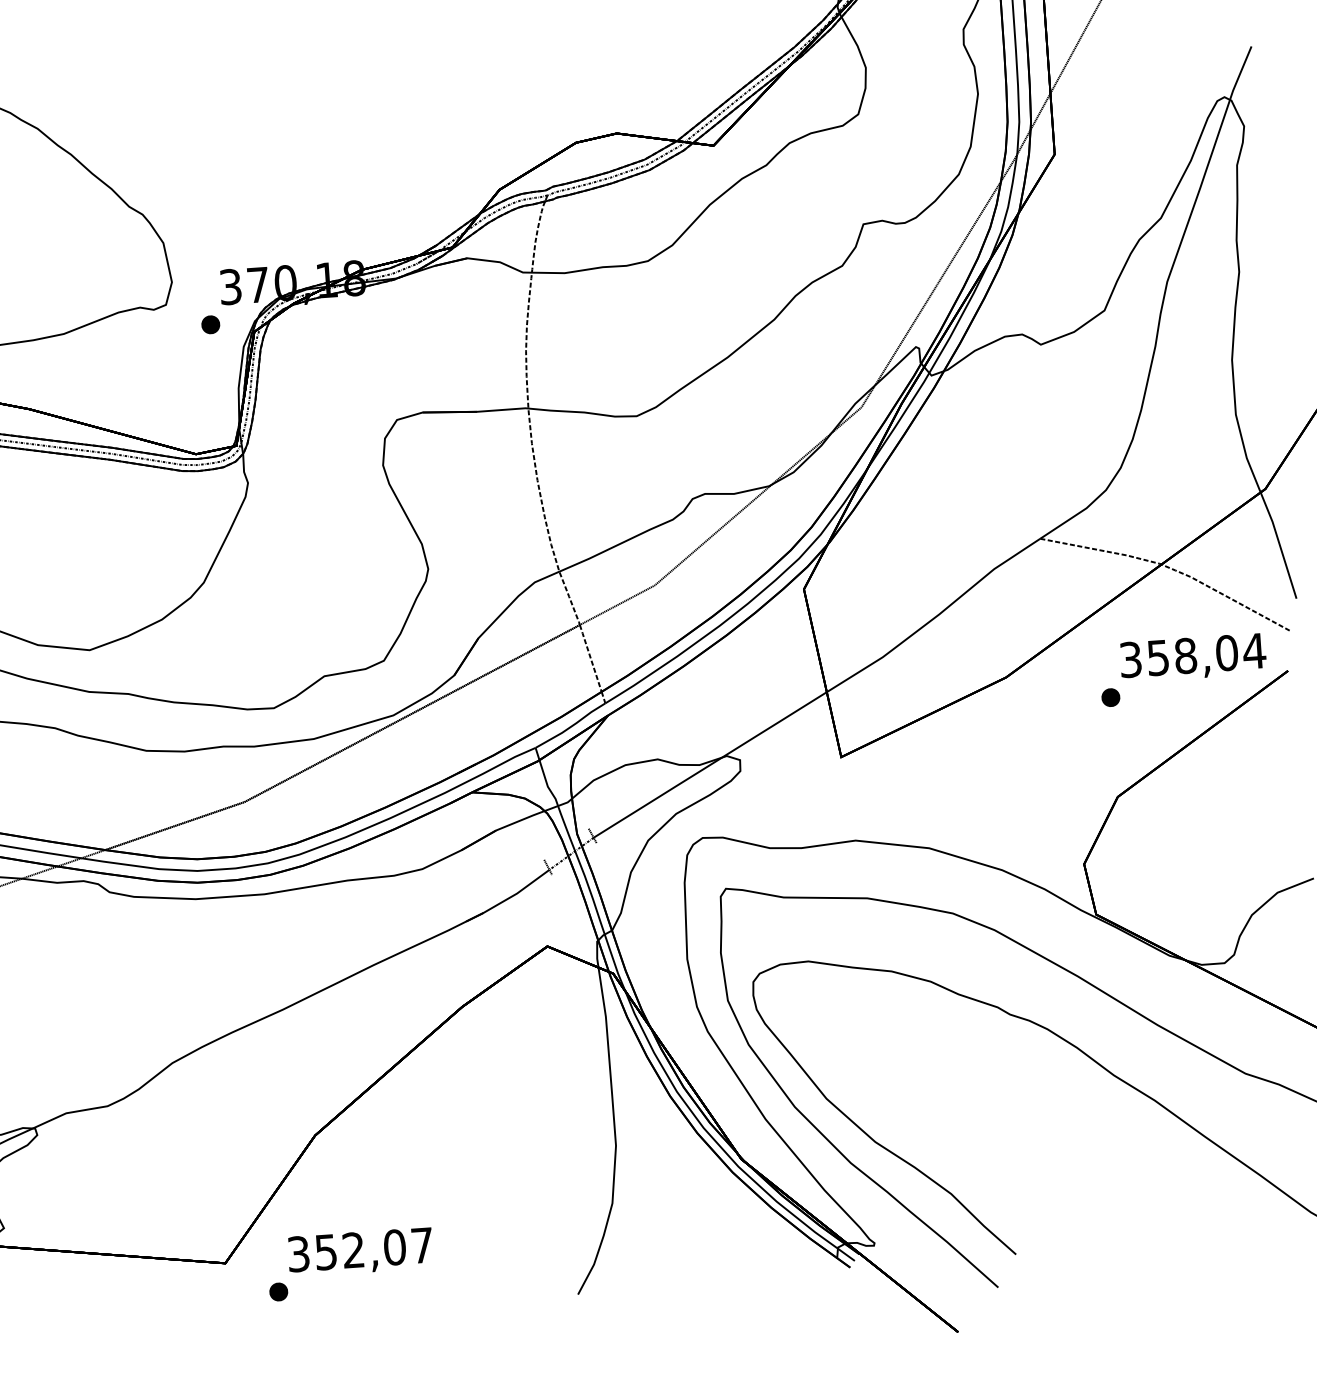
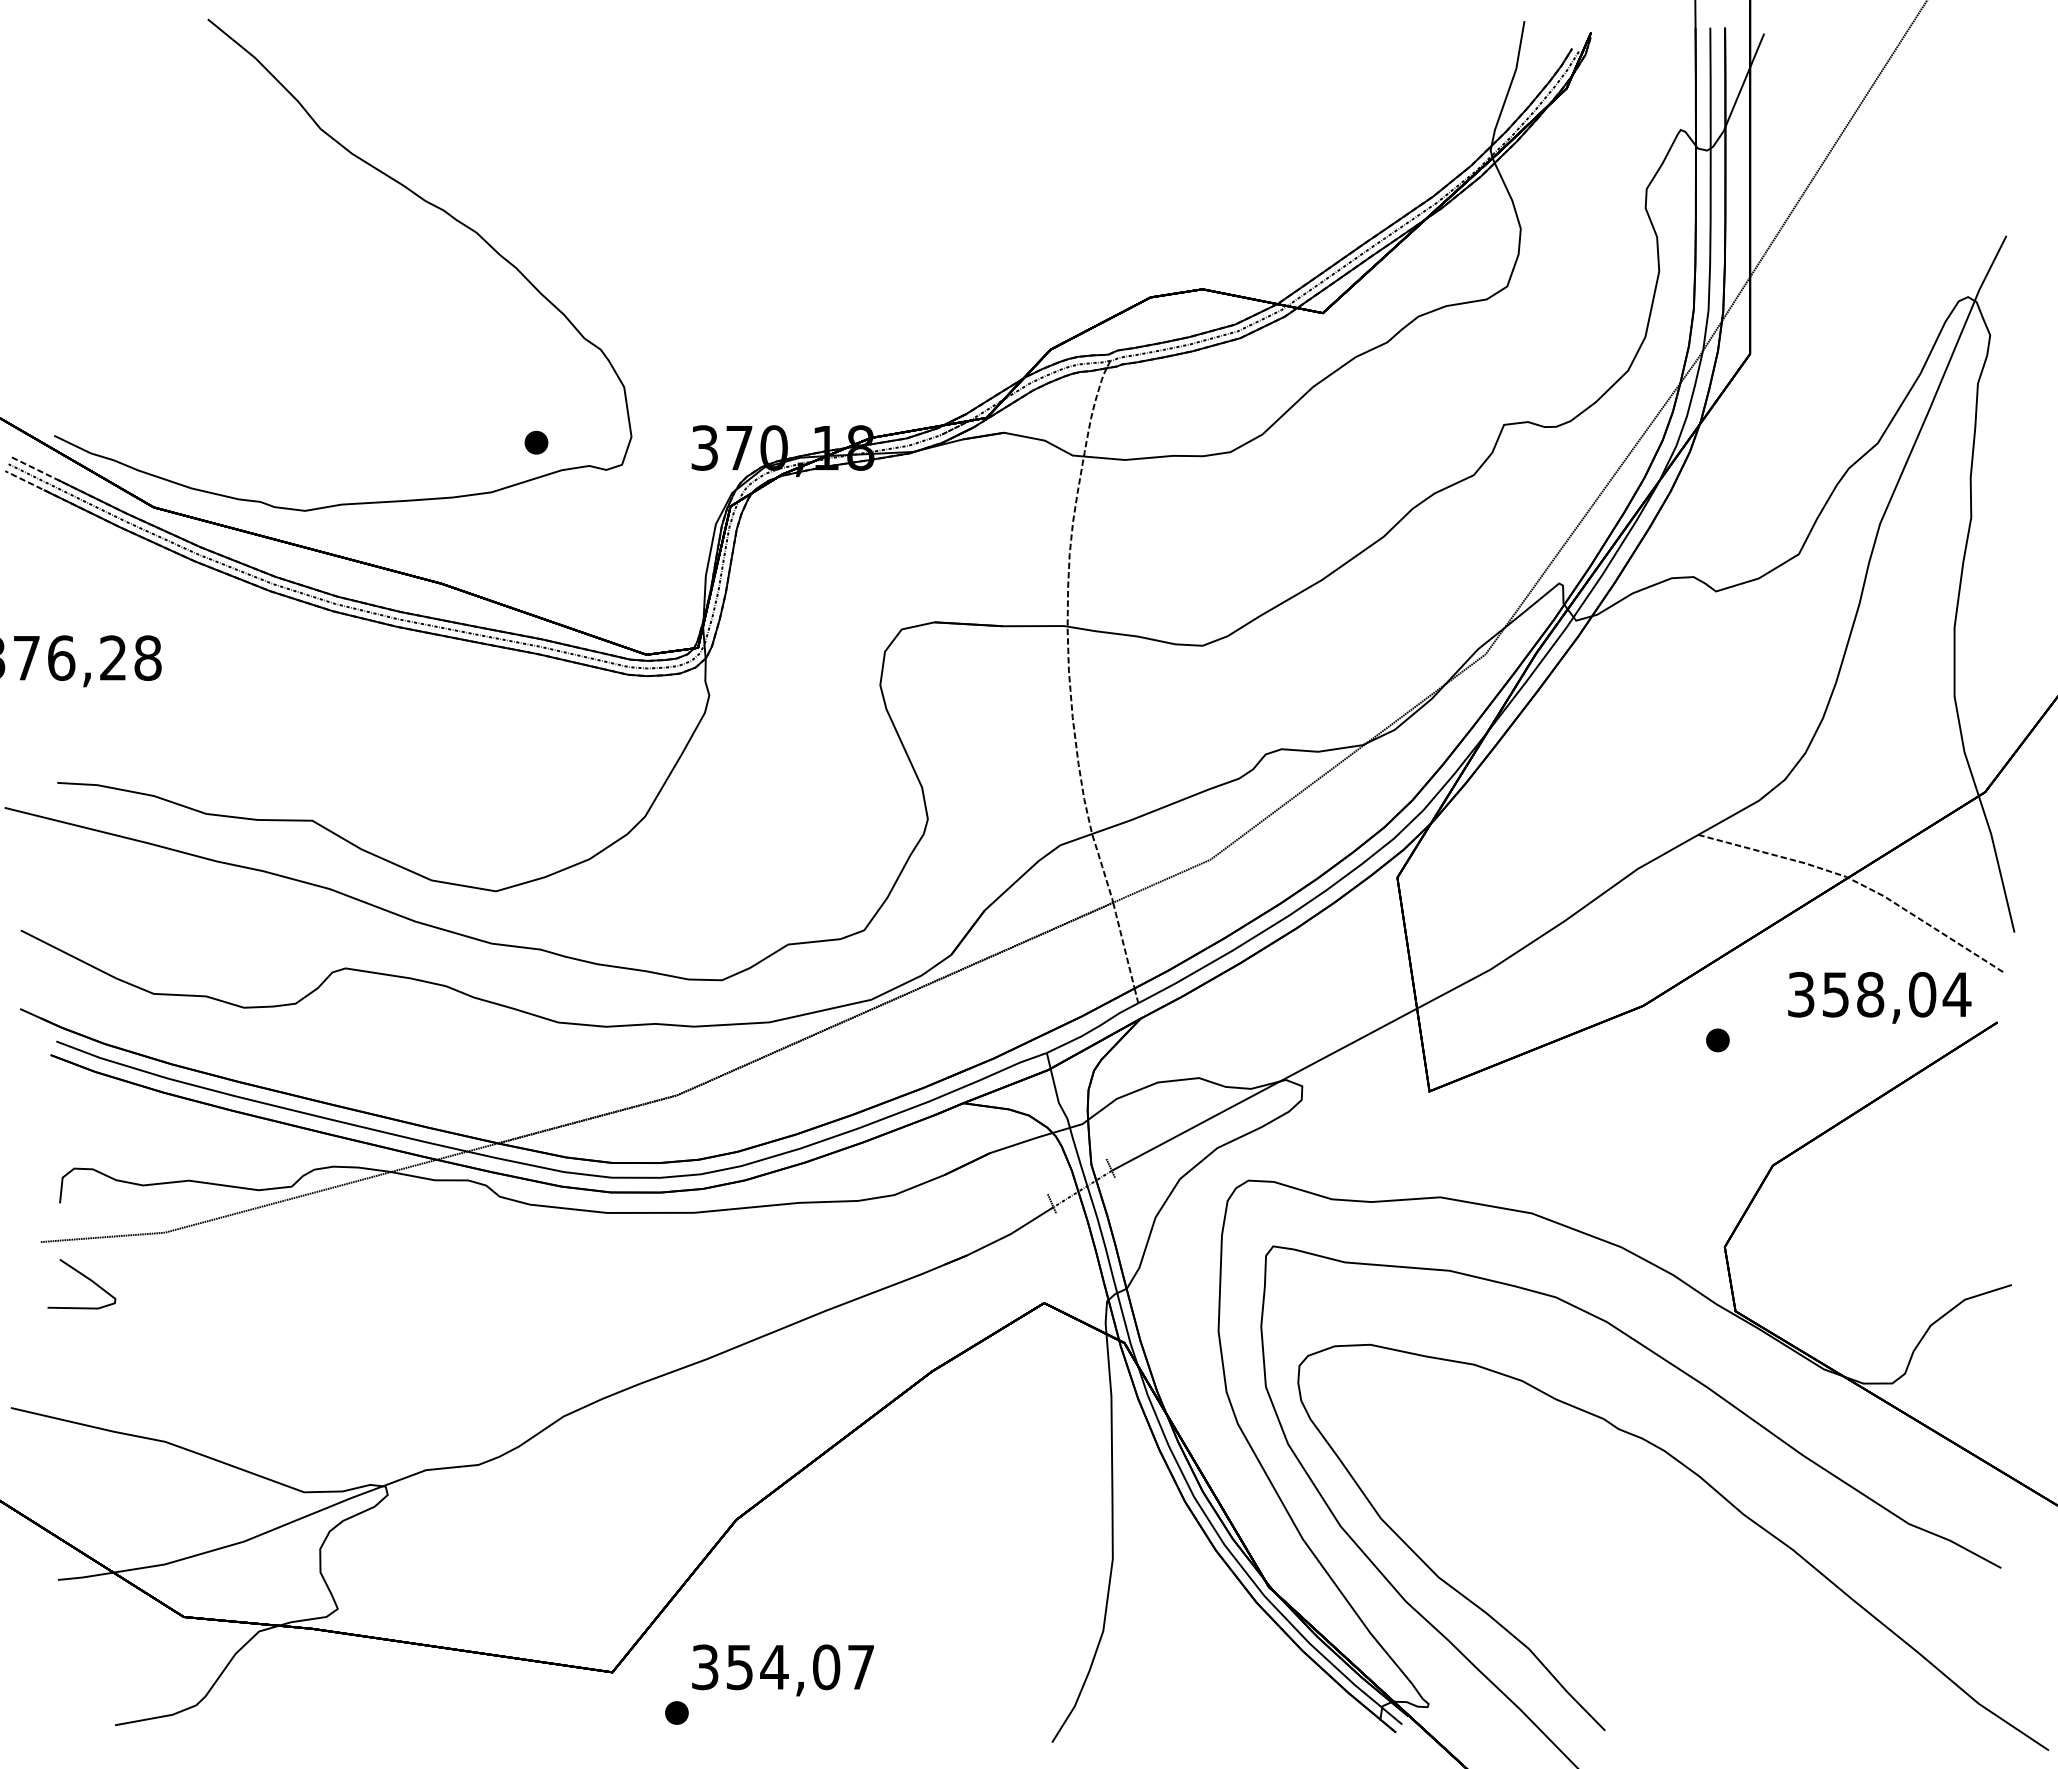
part: (210, 324) -> (536, 442), moved
part: (1110, 697) -> (1717, 1040), moved
text: (353, 1249) -> (774, 1666), 352,07 -> 354,07

